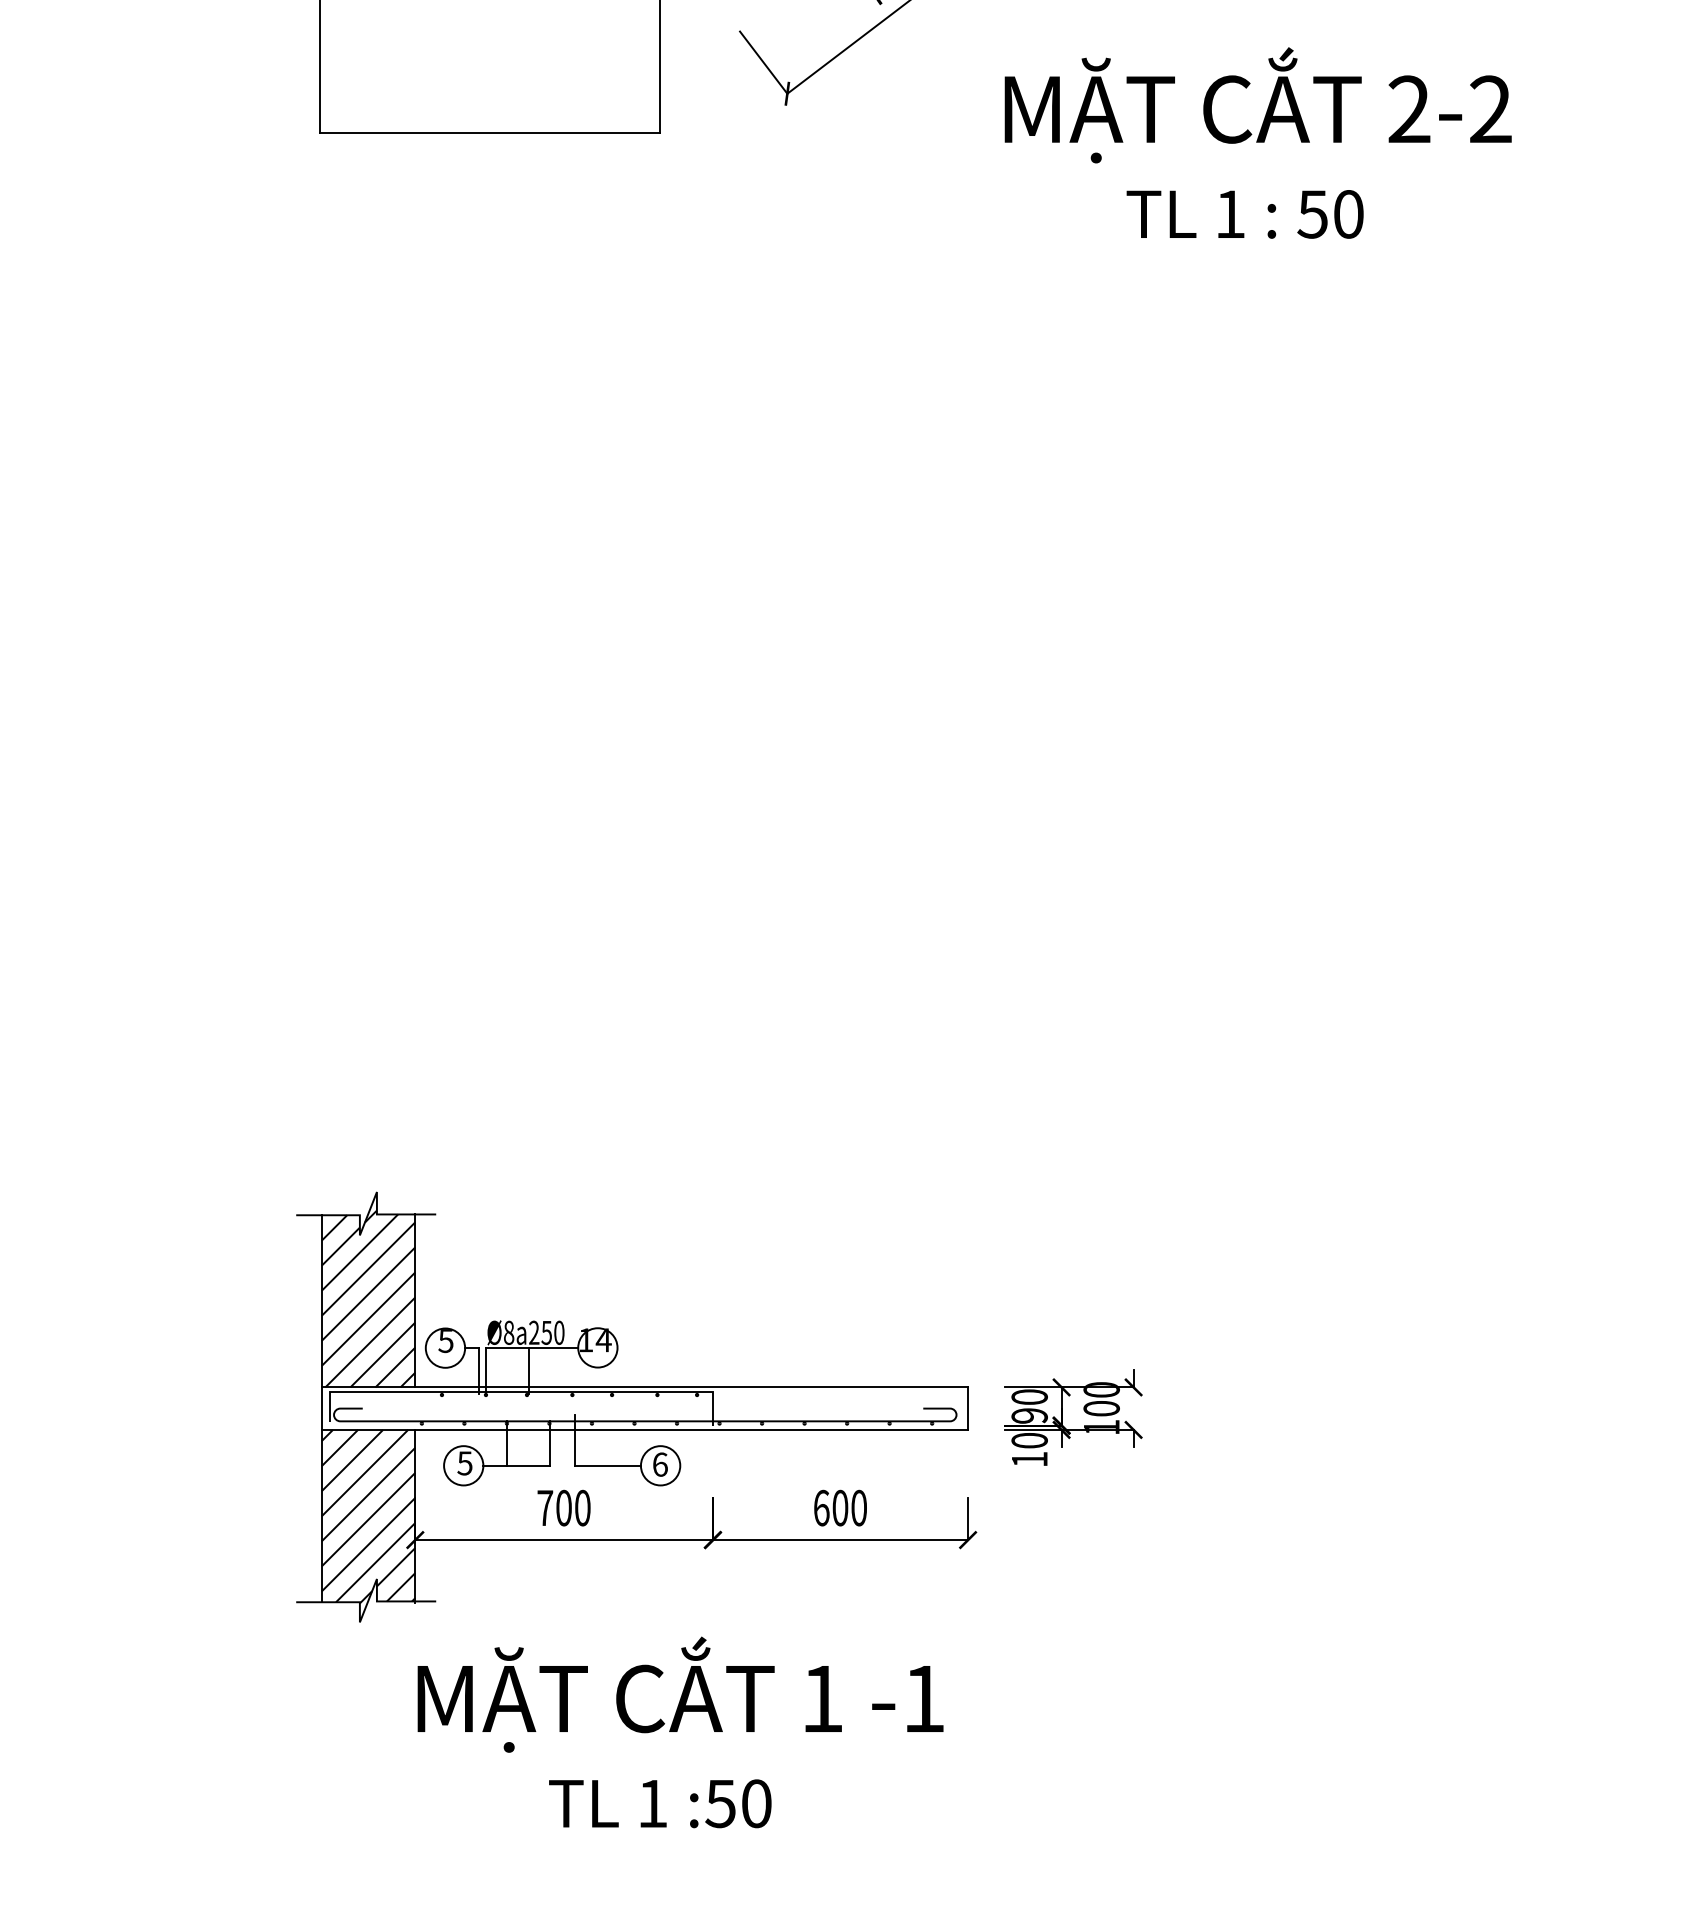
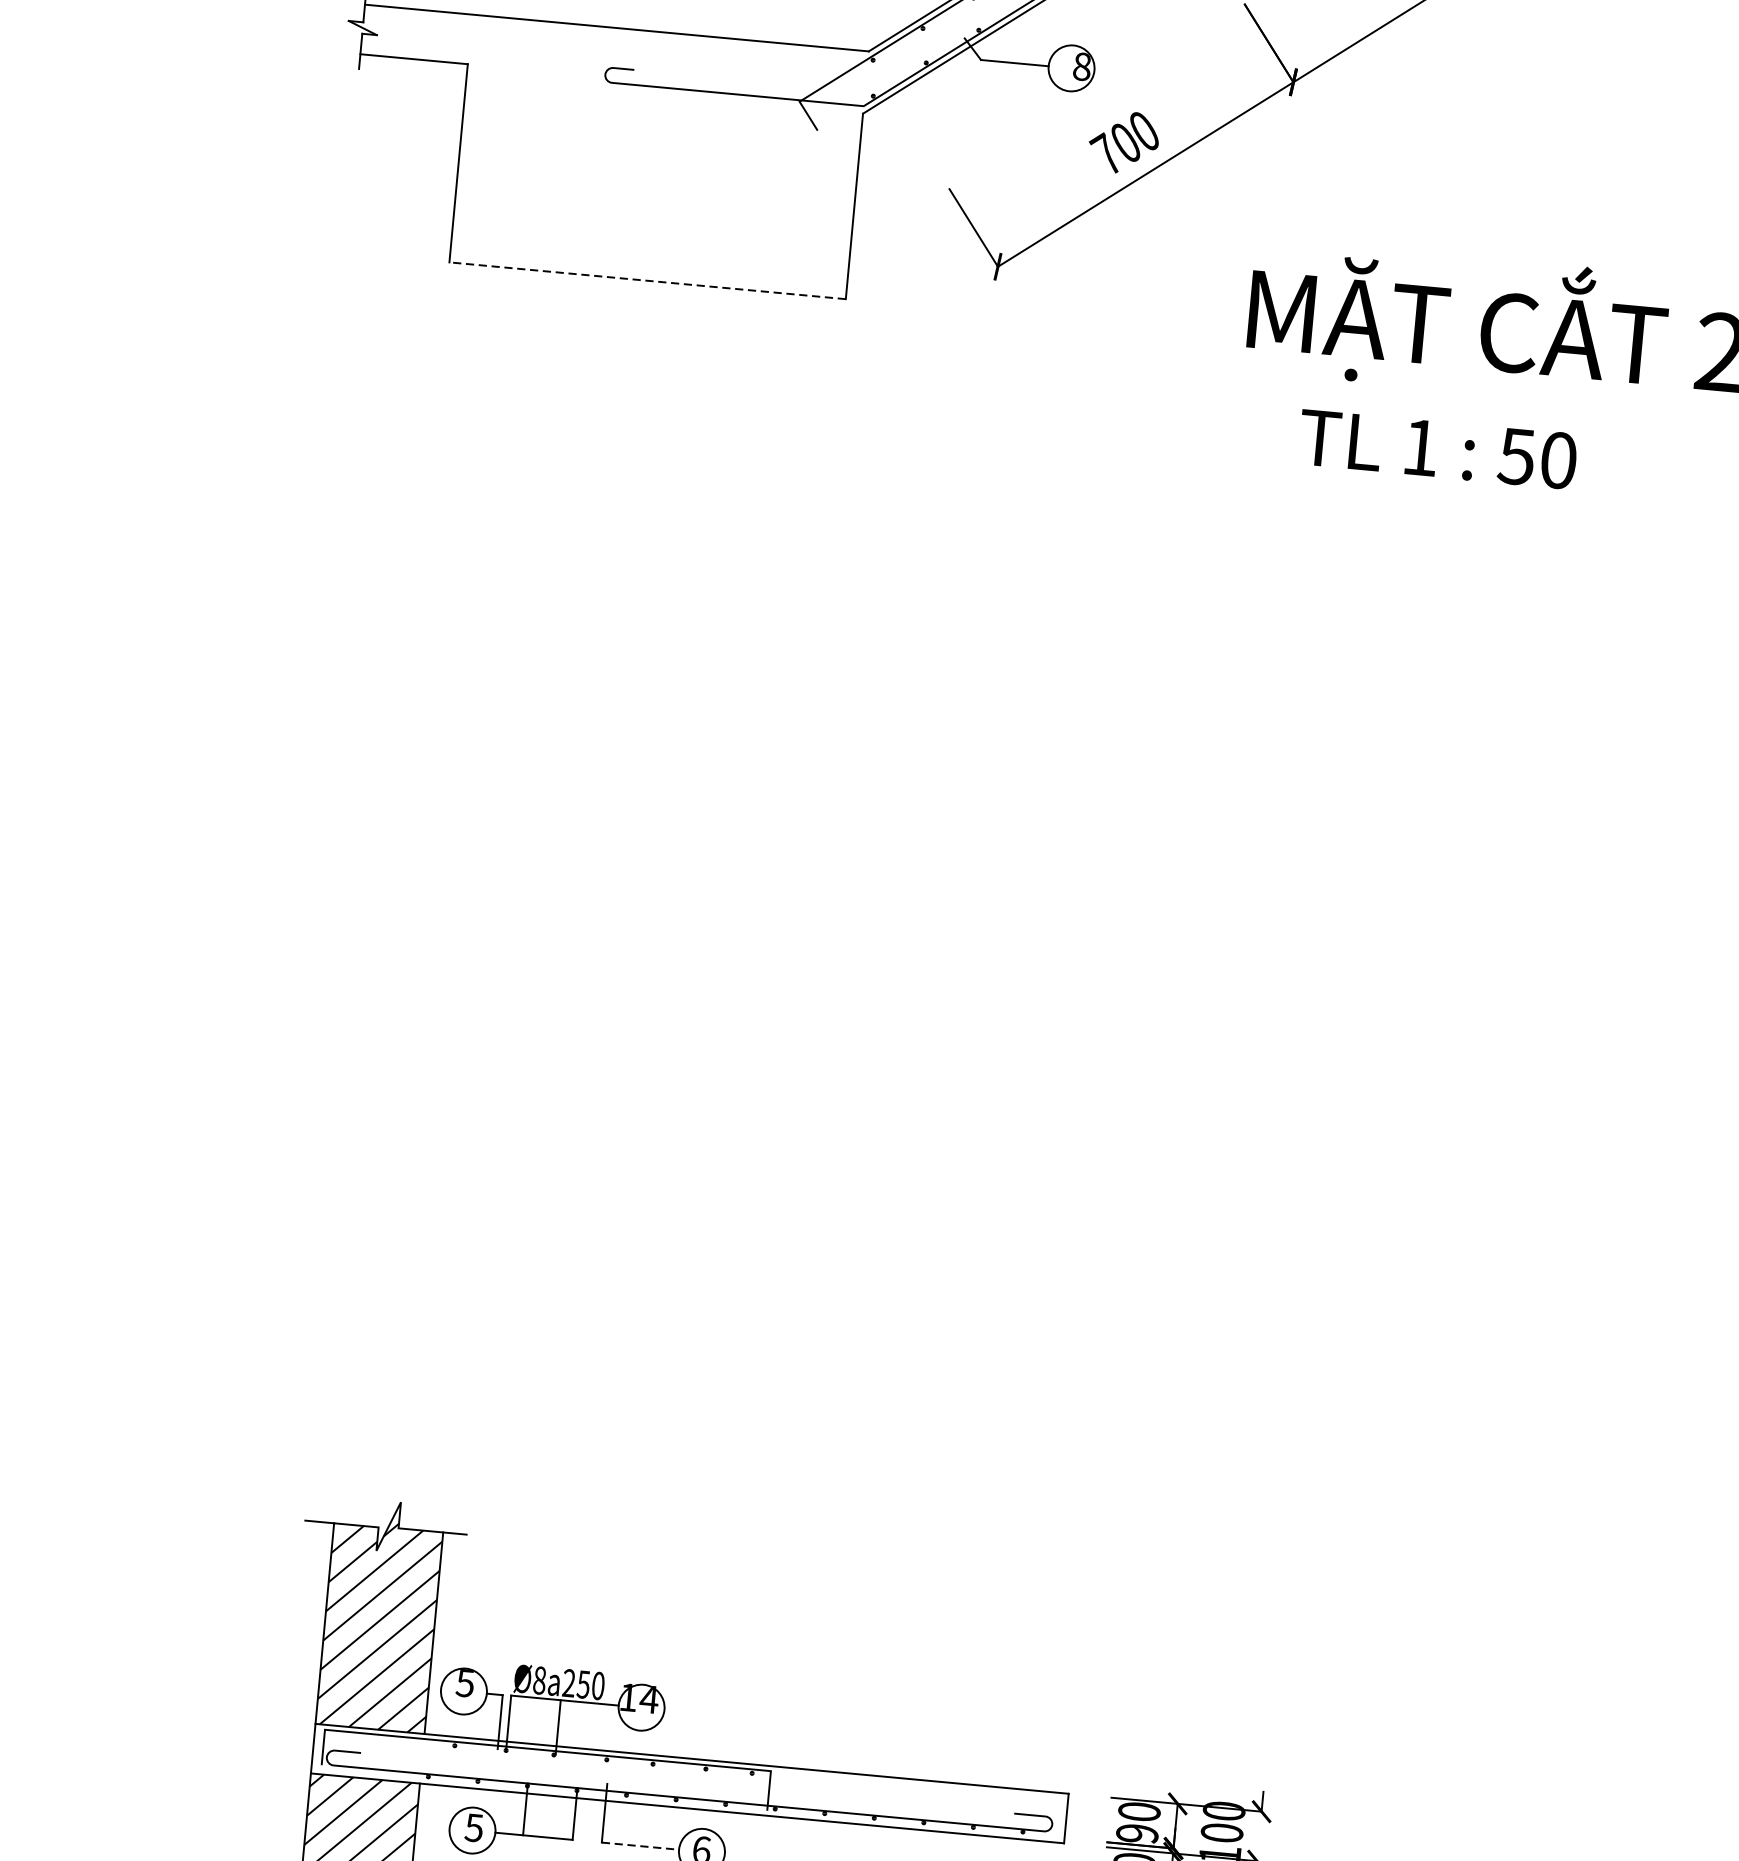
line: (489, 133) -> (646, 280), solid -> dashed
text: (1244, 214) -> (1437, 449), moved
line: (608, 1465) -> (641, 1845), solid -> dashed

